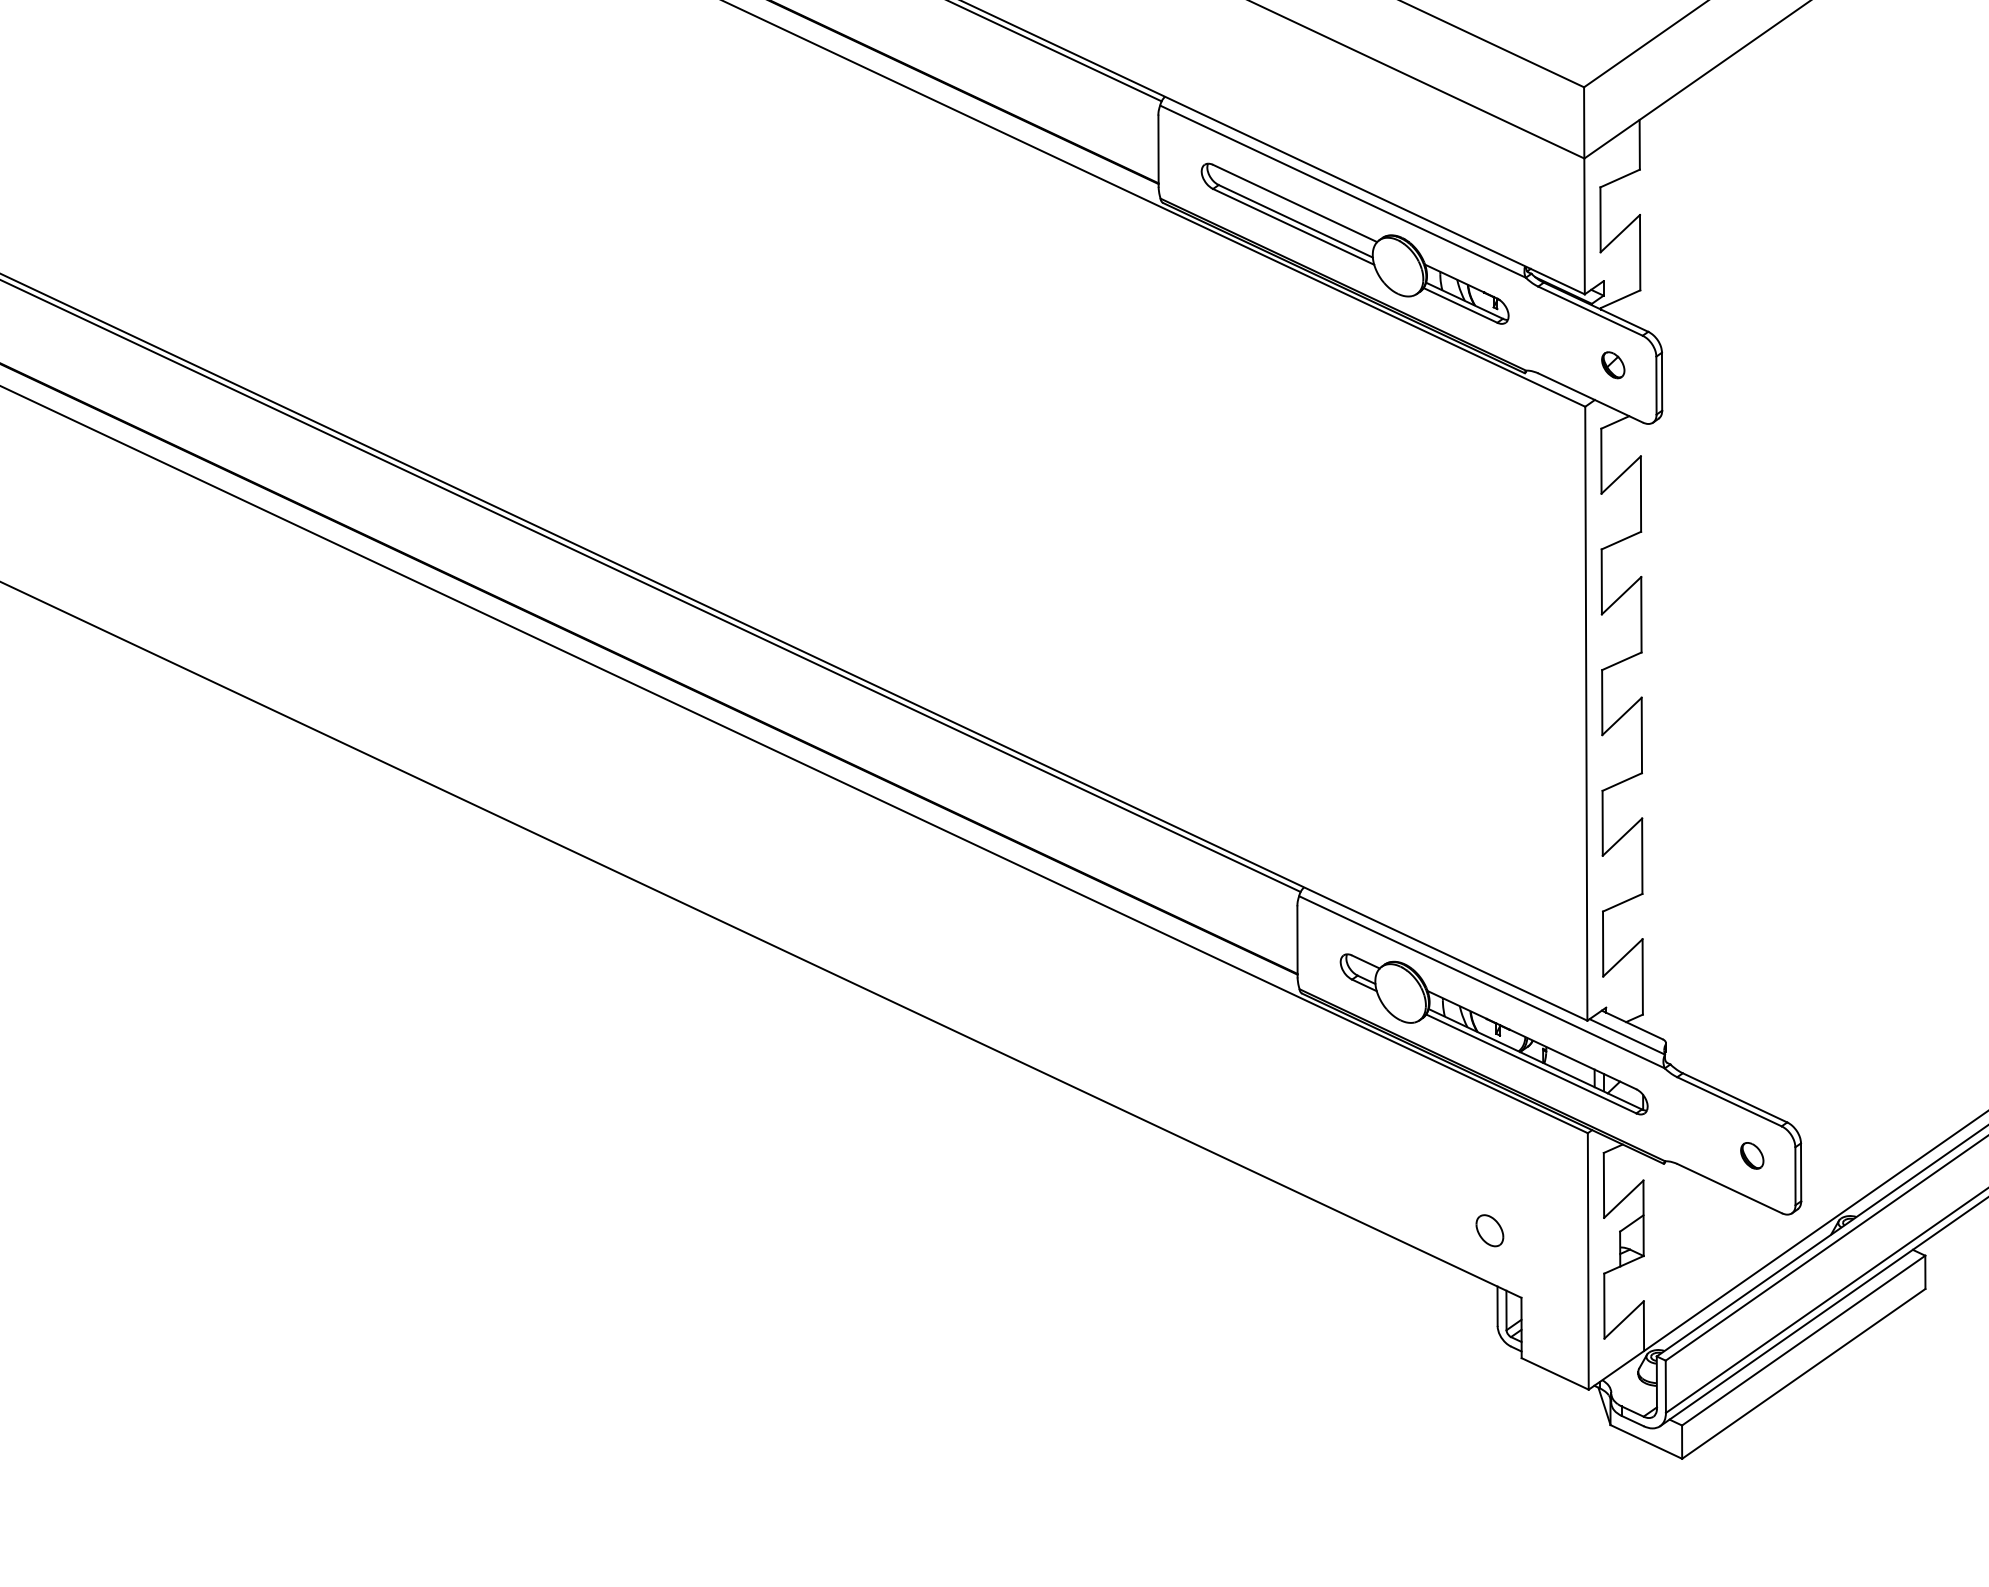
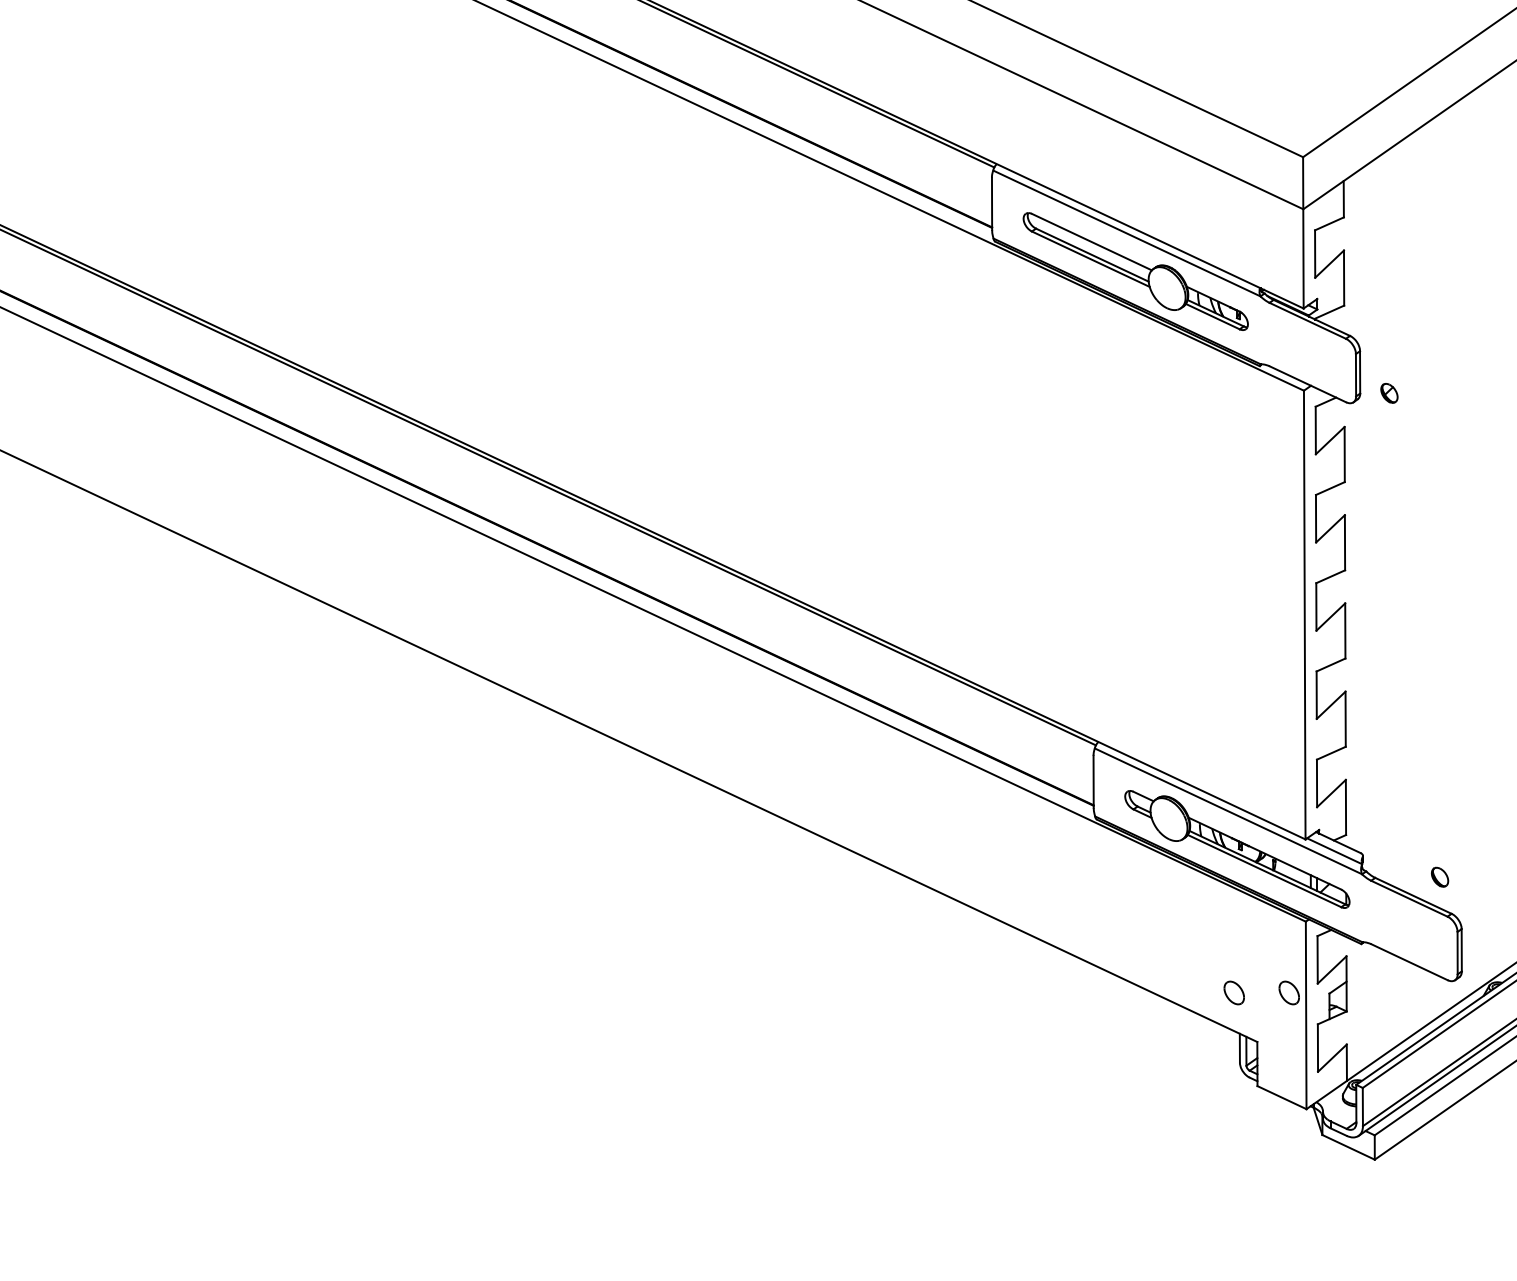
part: (1613, 365) -> (1389, 393), moved
part: (1752, 1154) -> (1440, 876), moved
part: (1564, 1230) -> (1288, 992), added

